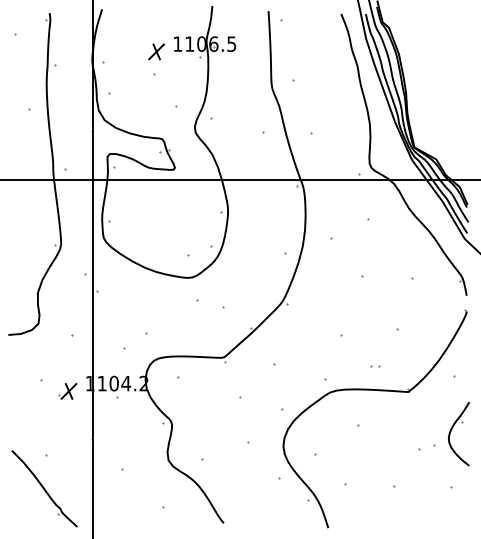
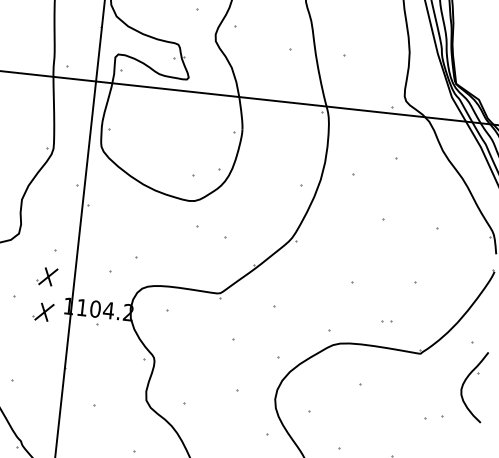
part: (67, 358) -> (46, 275), added
part: (452, 429) -> (466, 380), moved

